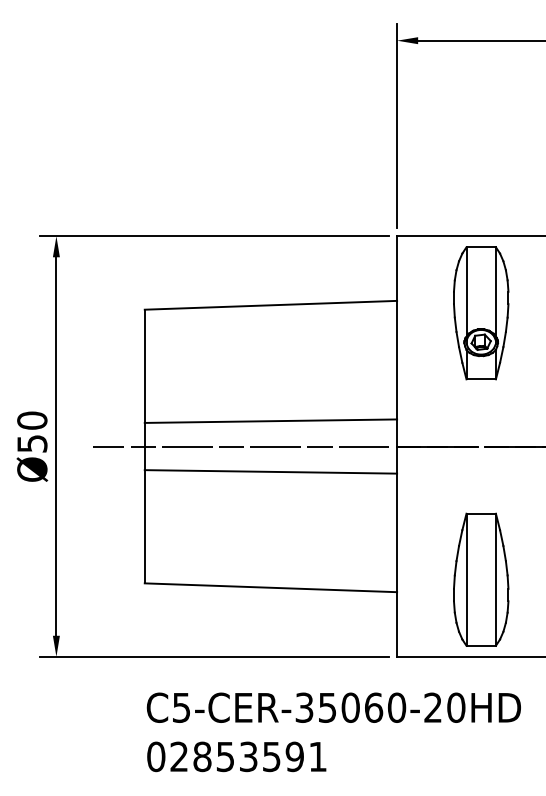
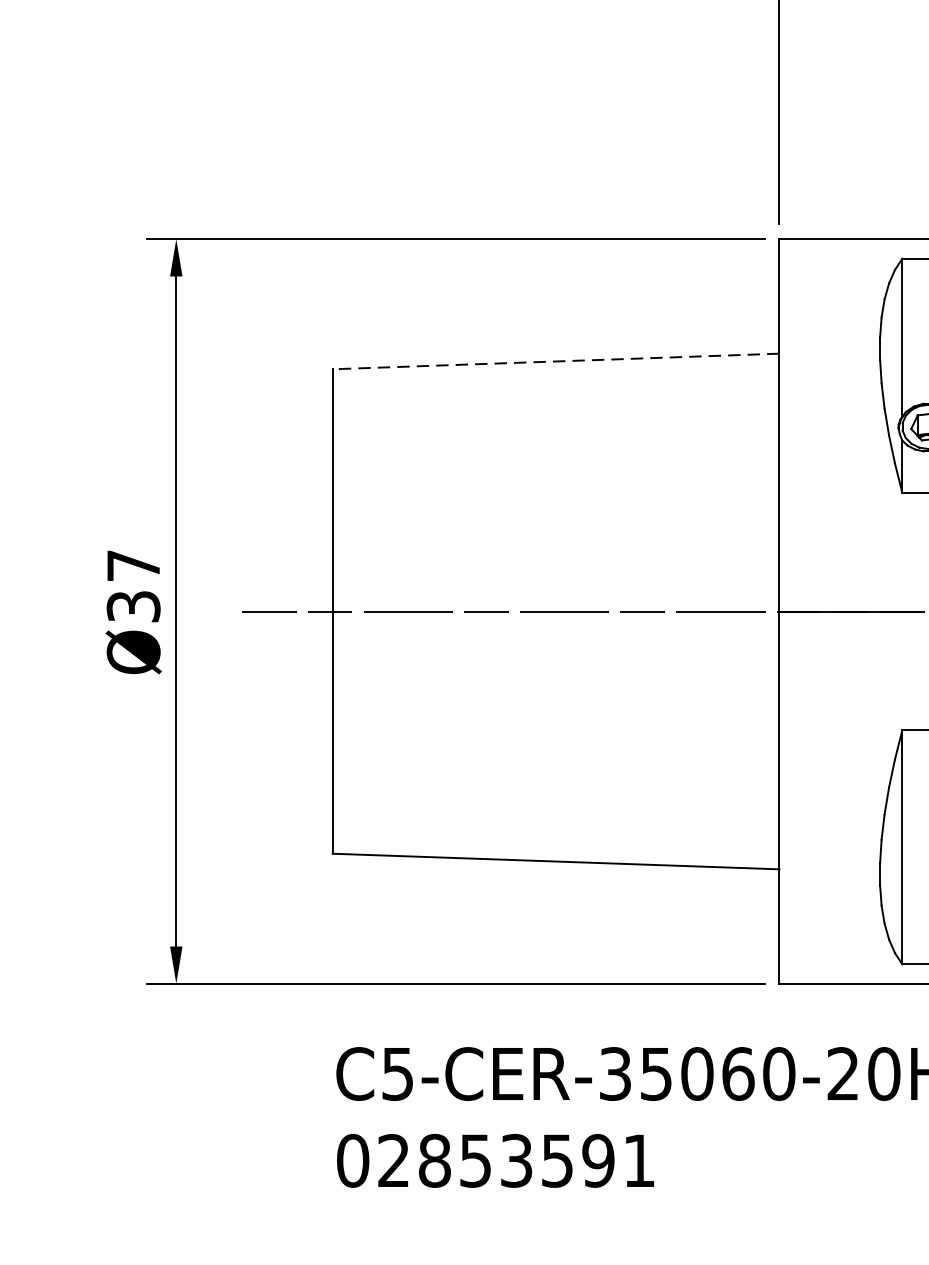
line: (270, 305) -> (555, 361), solid -> dashed
line: (270, 420) -> (555, 565), removed
text: (32, 431) -> (133, 584), Ø50 -> Ø37
line: (270, 471) -> (555, 655), removed

